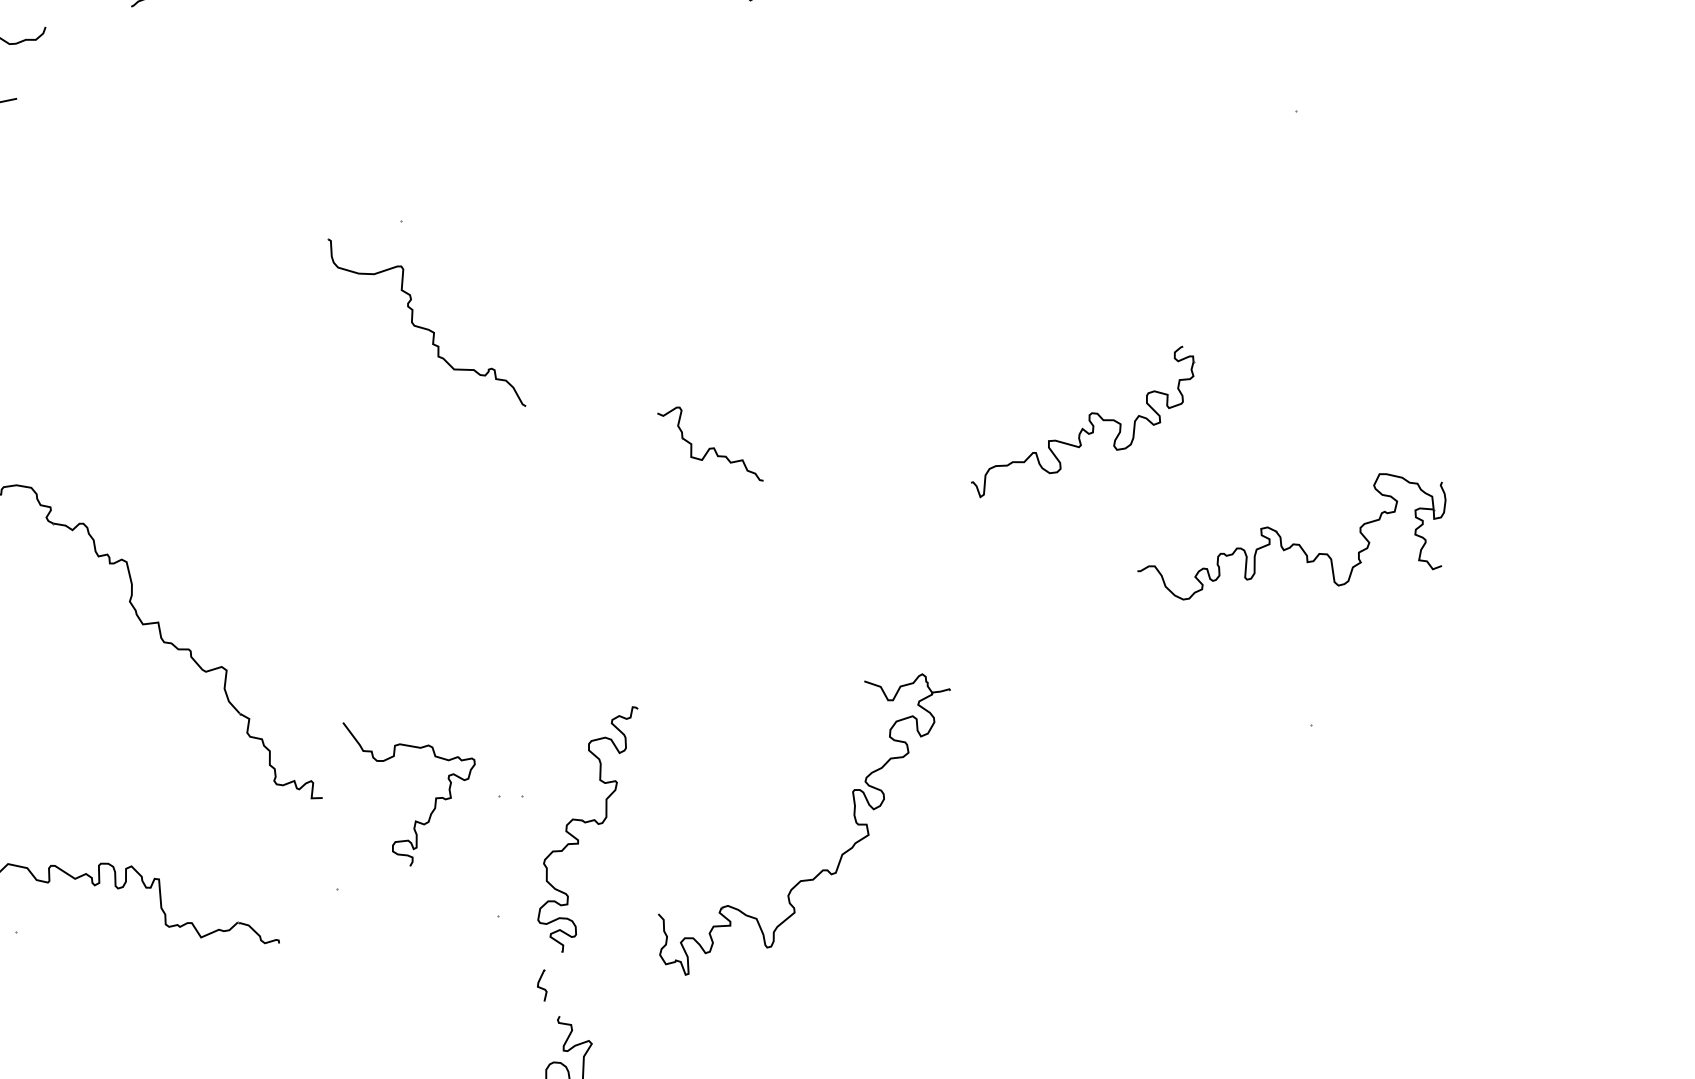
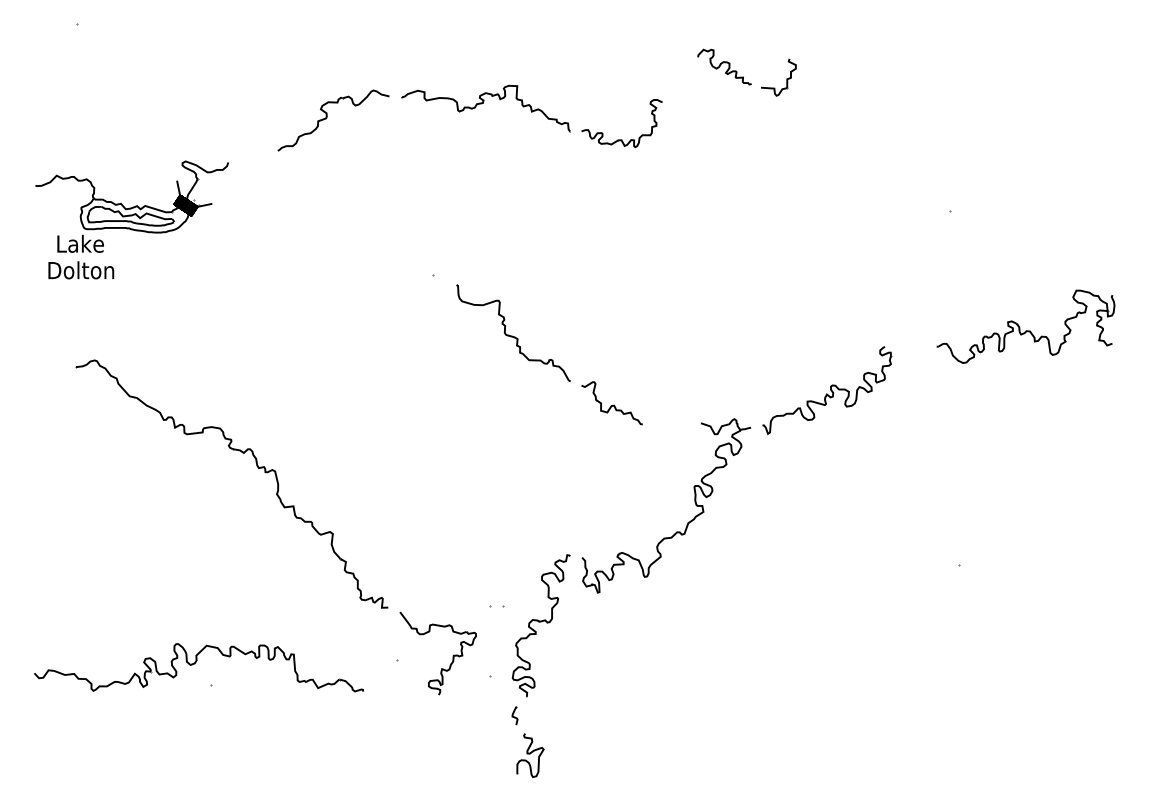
part: (426, 321) -> (513, 332), moved
part: (1291, 536) -> (1025, 326), moved
part: (433, 797) -> (452, 655), moved
part: (840, 853) -> (687, 522), moved

